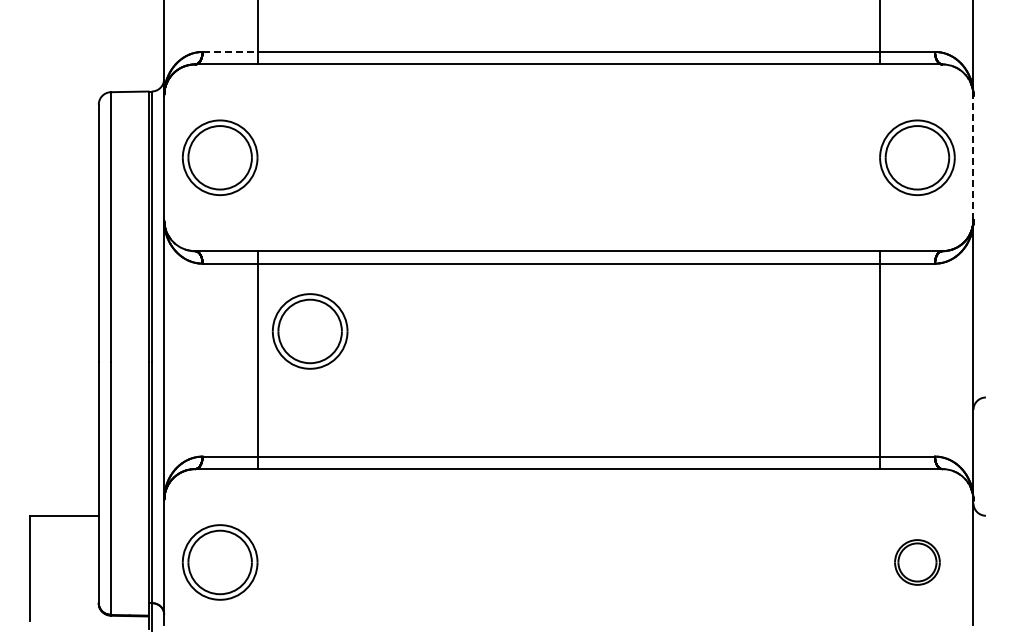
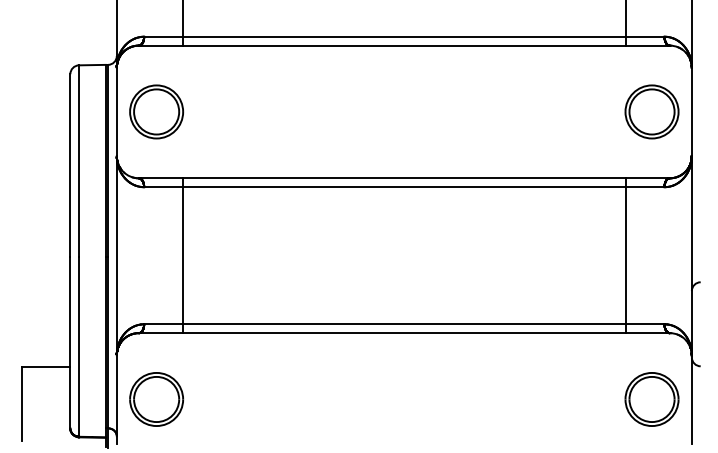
line: (230, 51) -> (163, 36), dashed -> solid
line: (973, 157) -> (691, 111), dashed -> solid
part: (309, 331) -> (220, 235), removed
part: (917, 562) -> (652, 399), size x1.67

